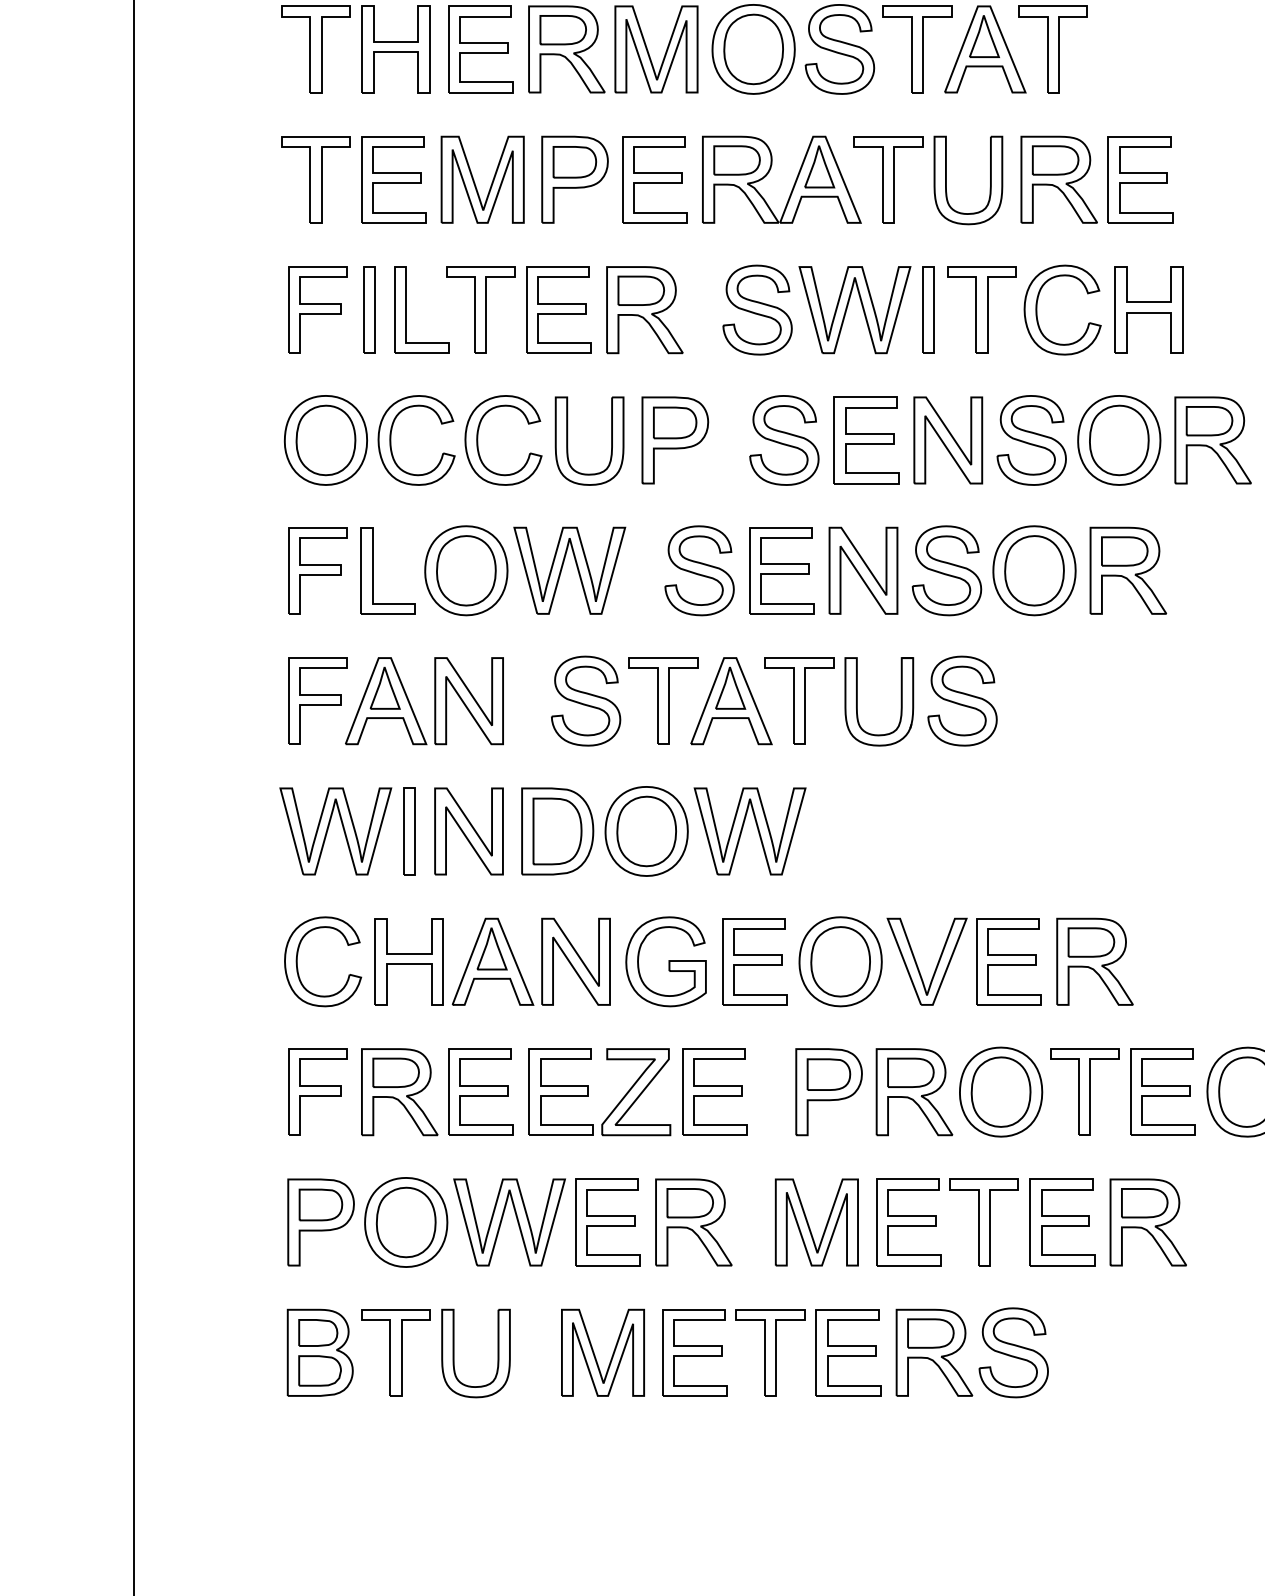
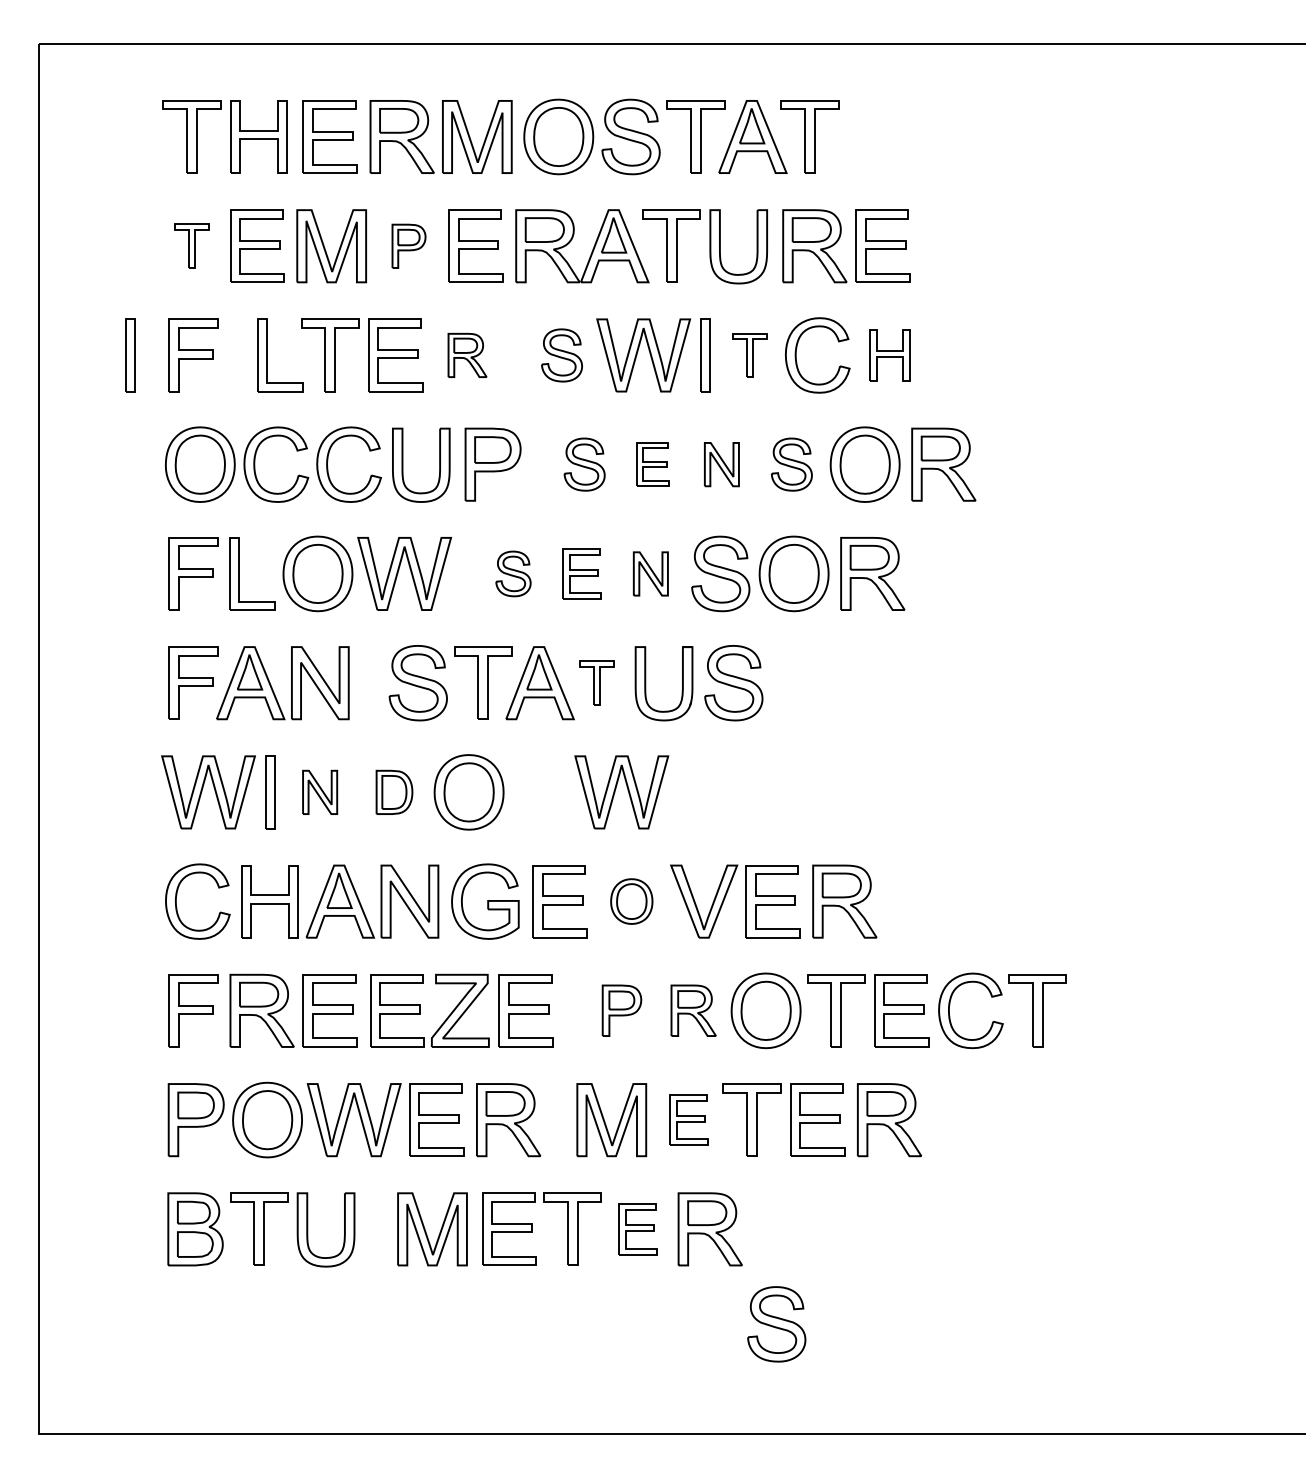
part: (315, 178) -> (191, 245), size x0.6
part: (574, 180) -> (408, 246), size x0.6
part: (369, 310) -> (130, 355), moved
part: (644, 310) -> (467, 355), size x0.6
part: (756, 310) -> (561, 355), size x0.7
part: (982, 310) -> (750, 355), size x0.6
part: (1148, 310) -> (889, 355), size x0.7
part: (784, 440) -> (584, 464), size x0.7
part: (865, 440) -> (652, 464), size x0.6
part: (947, 440) -> (721, 464), size x0.6
part: (1031, 440) -> (791, 464), size x0.7
part: (699, 570) -> (513, 573), size x0.6
part: (780, 570) -> (581, 573), size x0.7
part: (863, 570) -> (650, 573), size x0.6
part: (799, 700) -> (597, 682), size x0.6
part: (468, 831) -> (319, 792), size x0.6
part: (557, 831) -> (394, 792), size x0.6
part: (749, 831) -> (621, 792), moved
part: (840, 961) -> (631, 901), size x0.6
part: (828, 1091) -> (621, 1010), size x0.7
part: (914, 1091) -> (693, 1010), size x0.7
part: (908, 1221) -> (688, 1119), size x0.7
part: (847, 1351) -> (637, 1228), size x0.7
part: (1013, 1353) -> (776, 1324), moved

